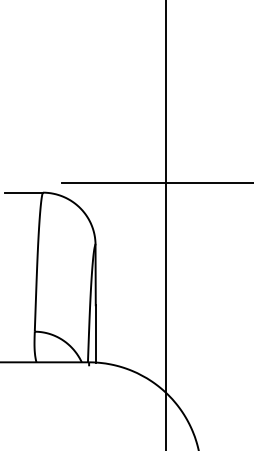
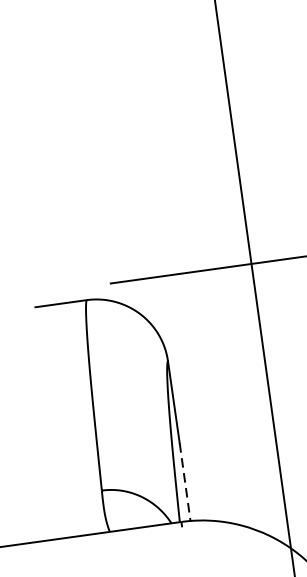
line: (95, 334) -> (184, 482), solid -> dashed

